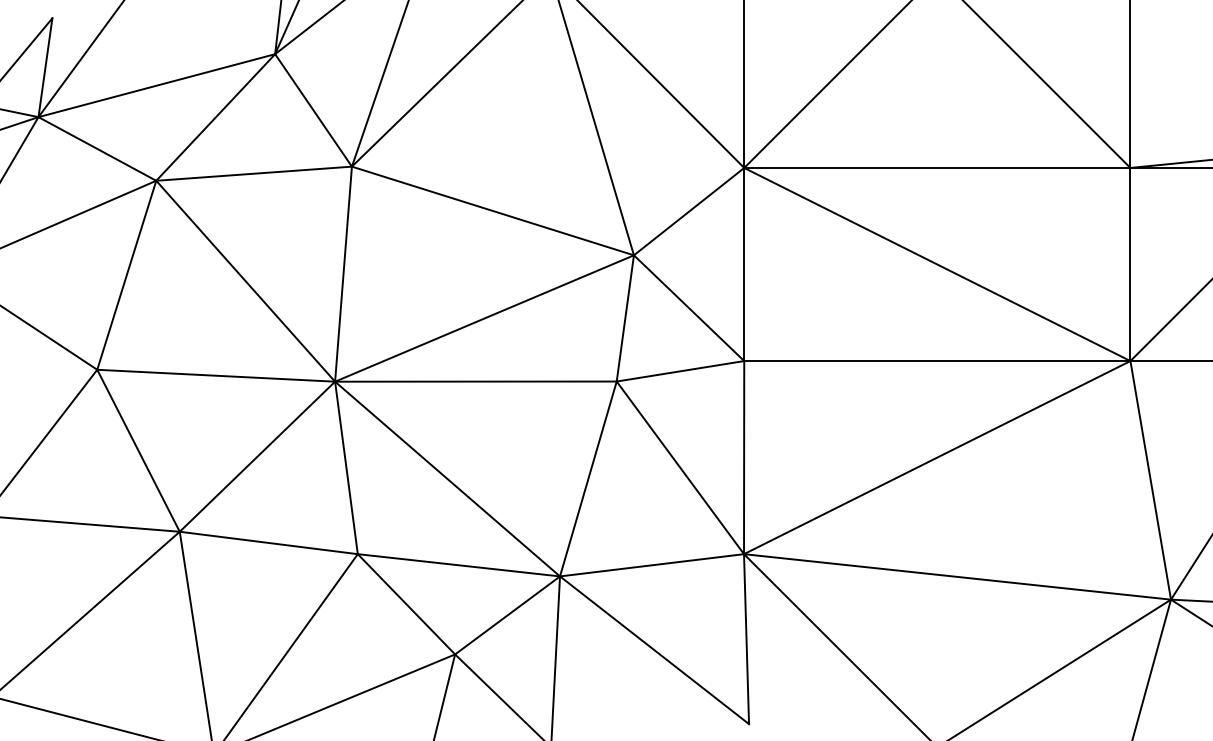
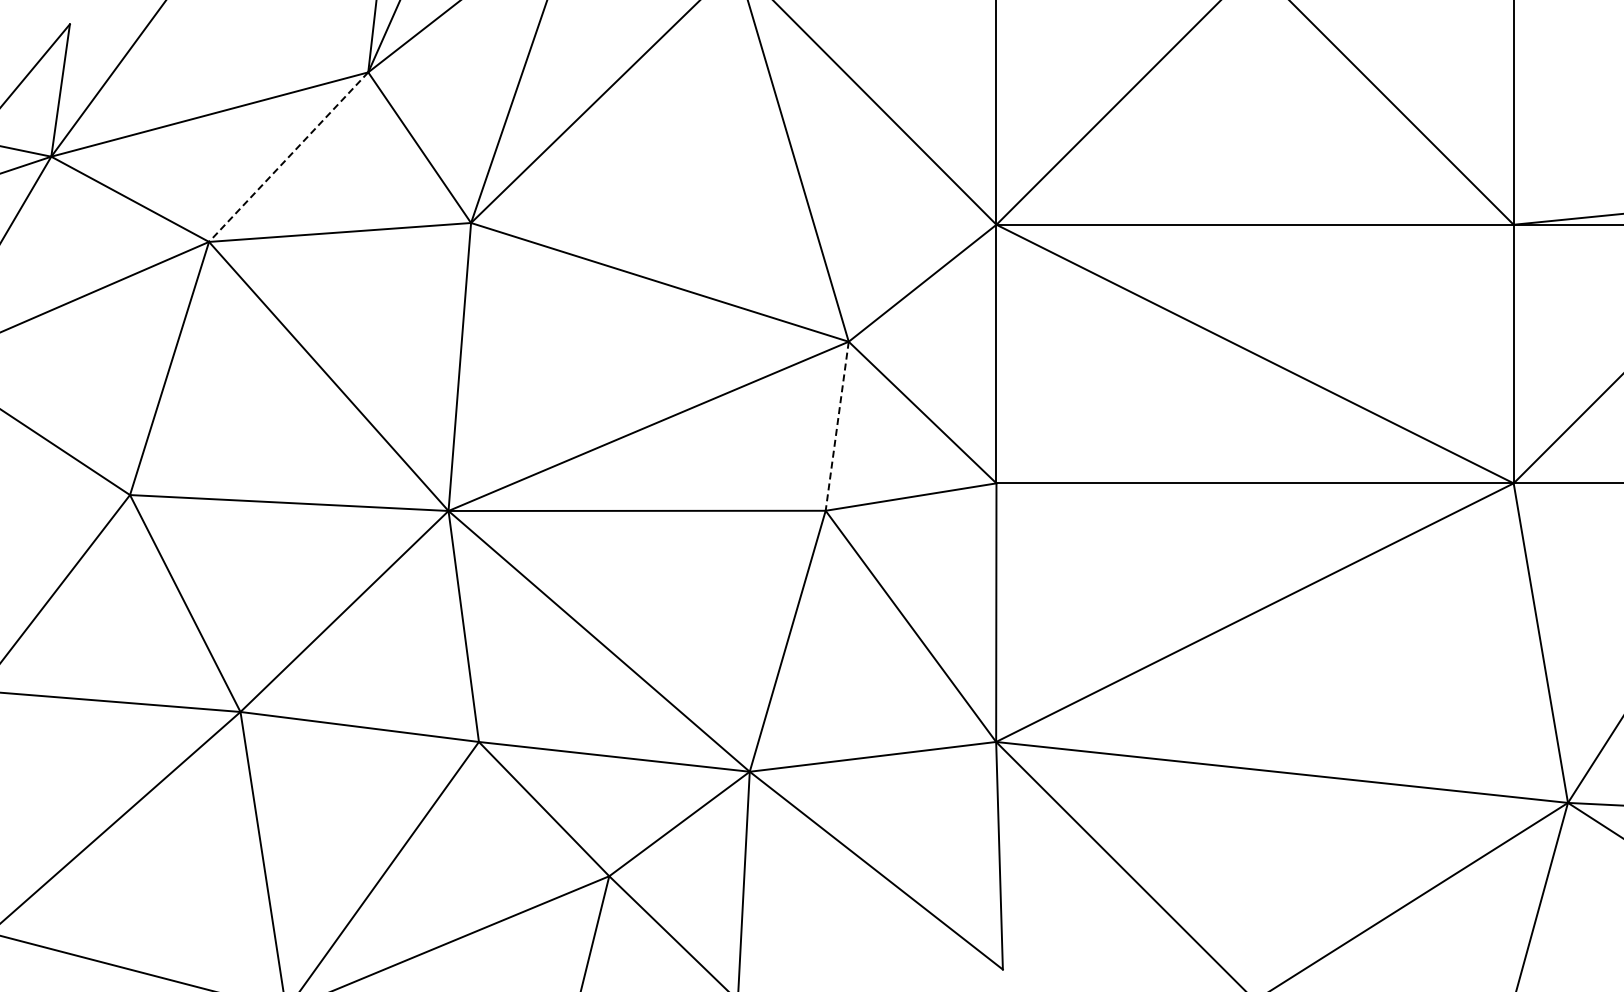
line: (215, 117) -> (288, 157), solid -> dashed
line: (625, 318) -> (837, 426), solid -> dashed

